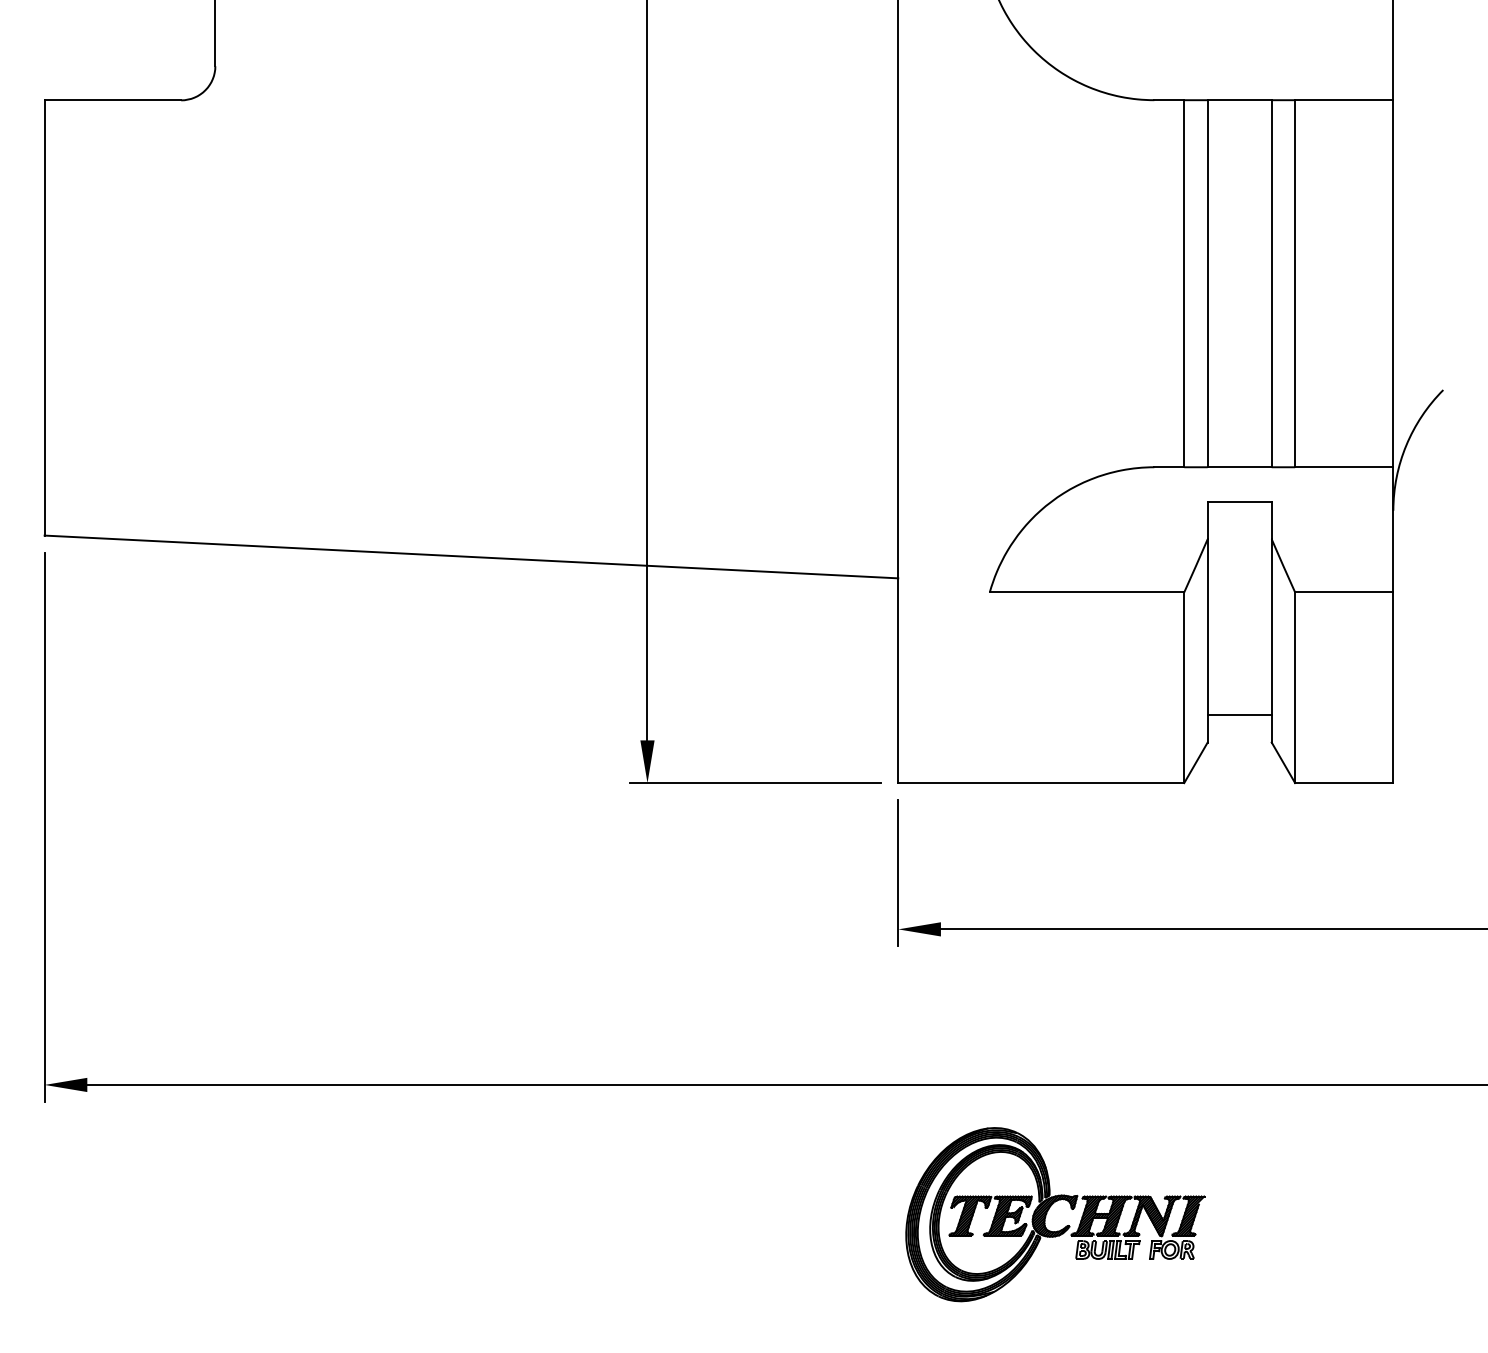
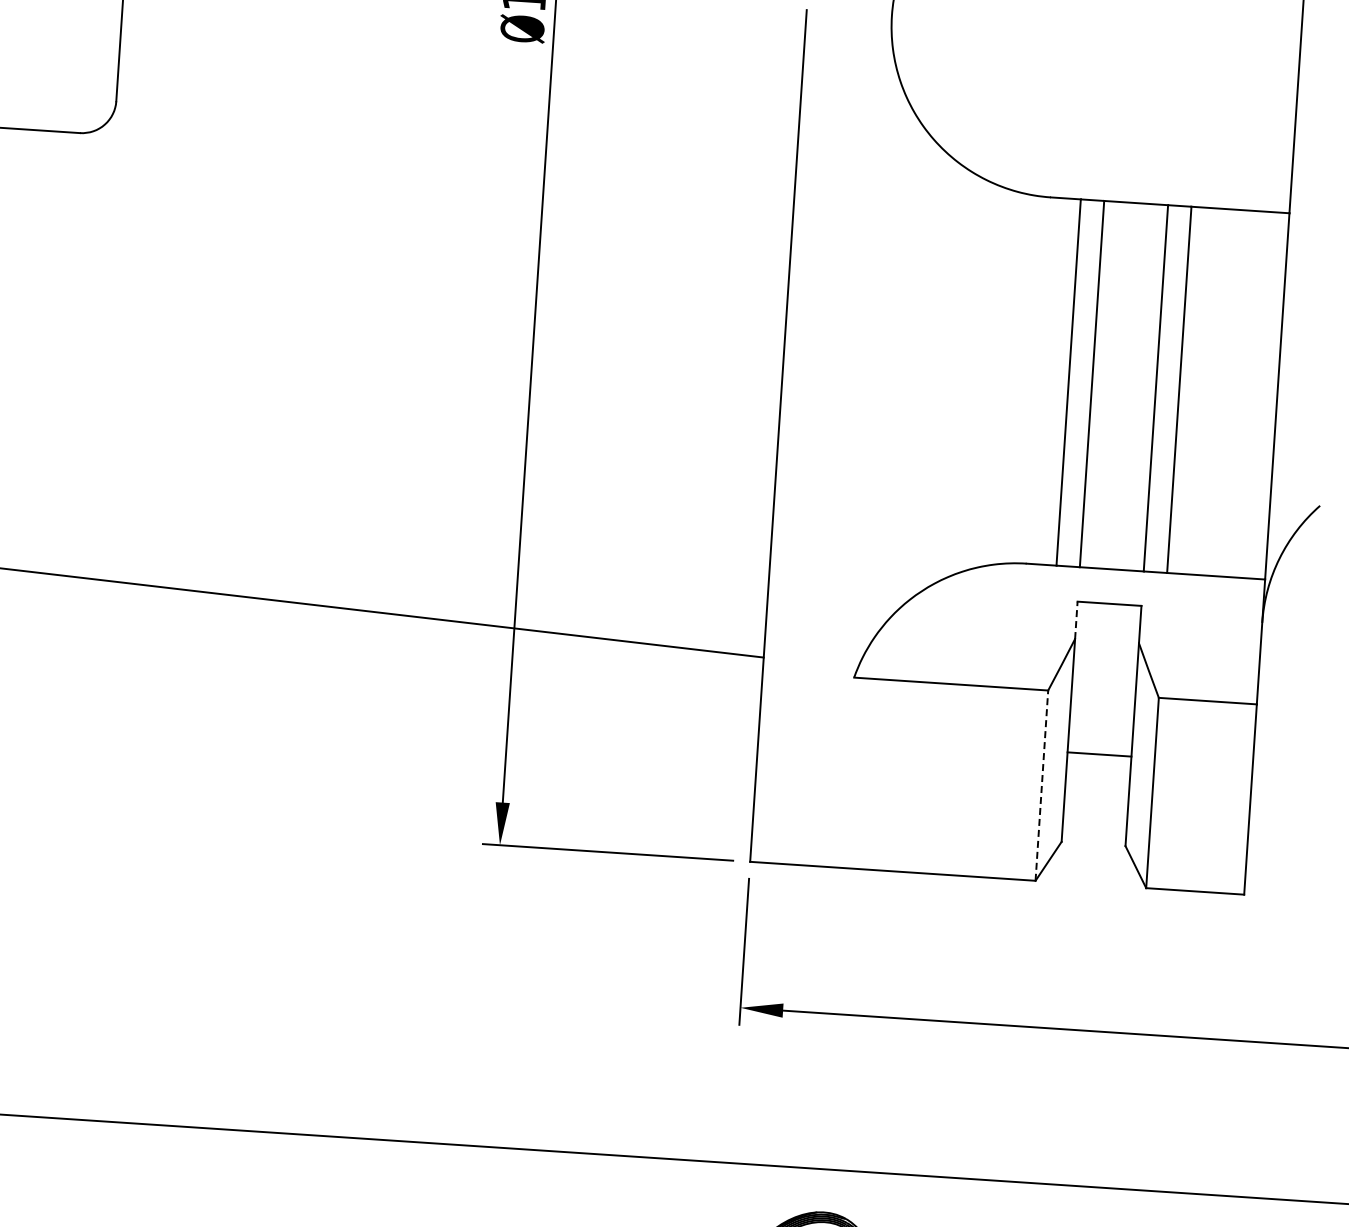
line: (1207, 520) -> (1076, 620), solid -> dashed
line: (1184, 687) -> (1042, 785), solid -> dashed
line: (1239, 714) -> (1099, 754), moved

